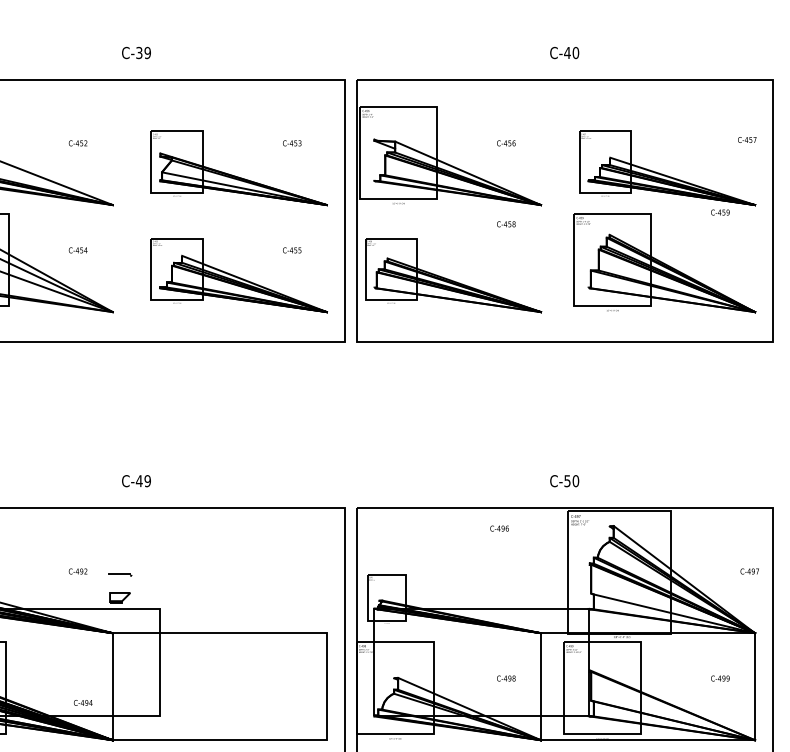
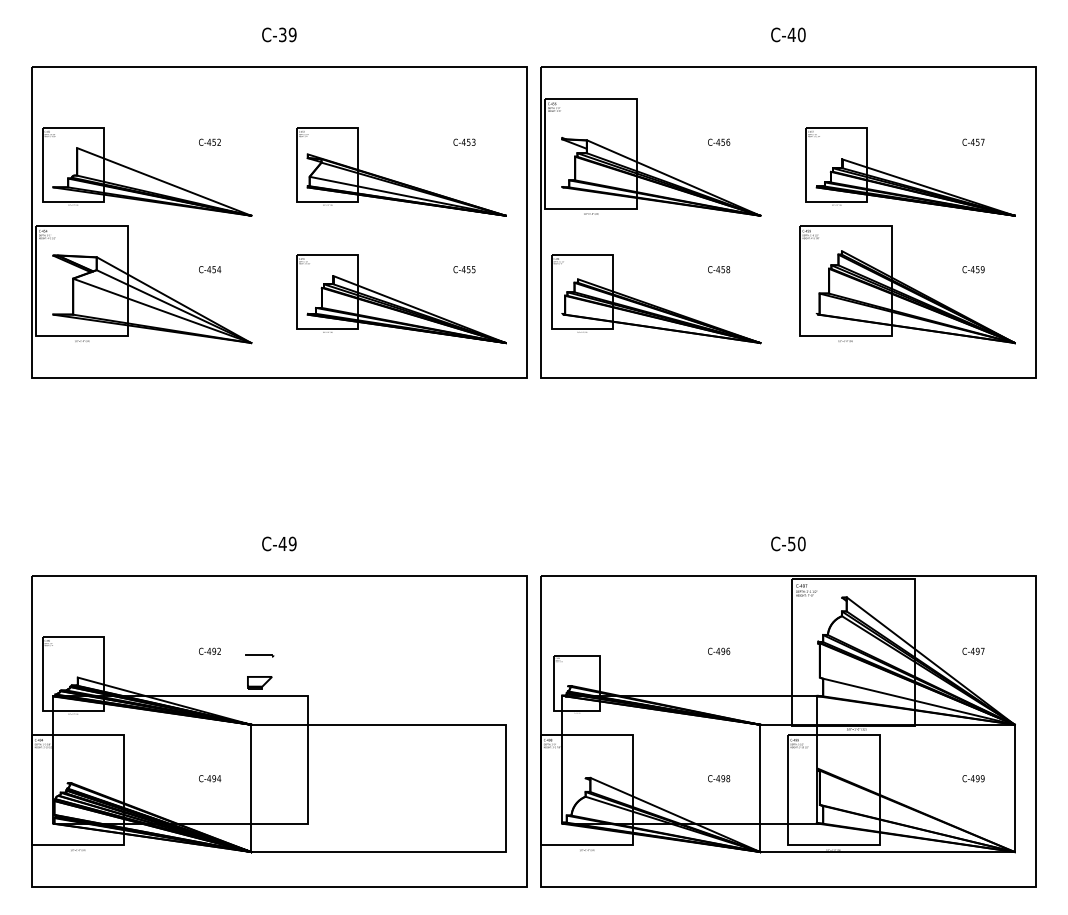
text: (747, 139) -> (973, 141), moved
text: (720, 212) -> (973, 269), moved
text: (506, 224) -> (719, 269), moved
text: (499, 527) -> (719, 650), moved
text: (749, 570) -> (973, 650), moved
text: (83, 702) -> (210, 778), moved

